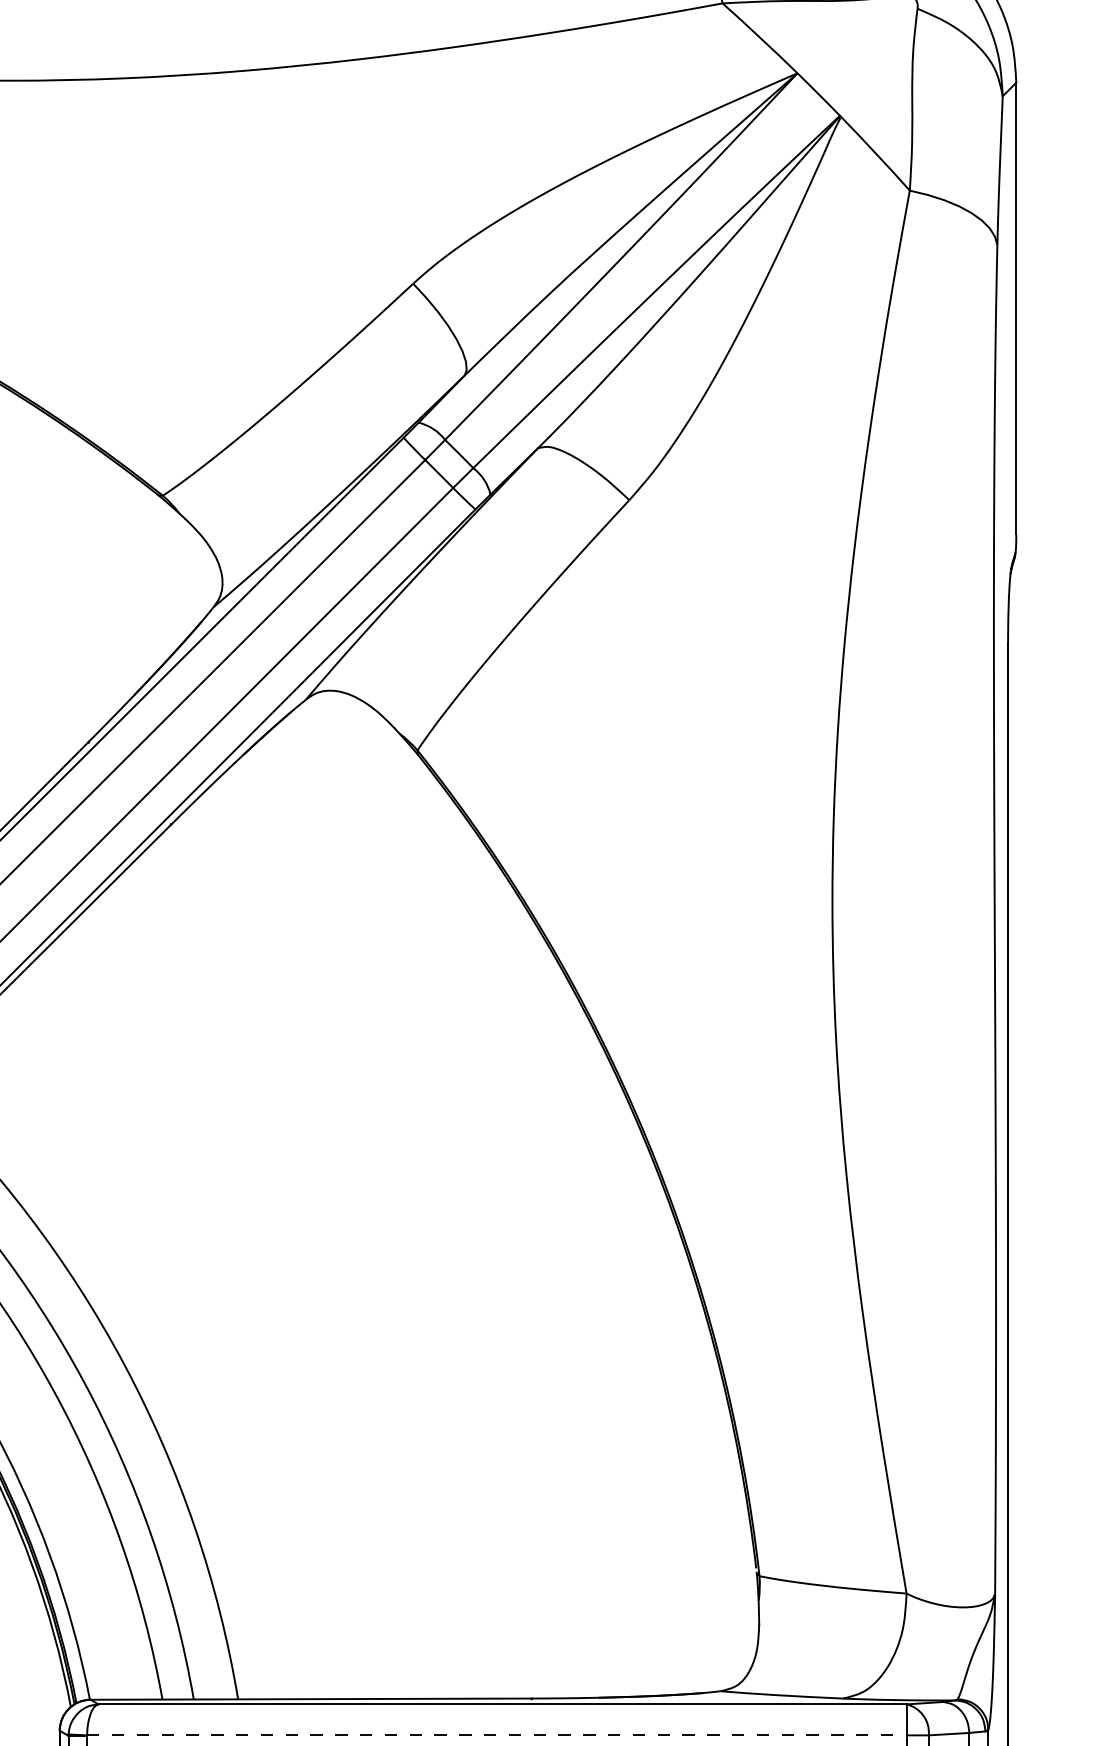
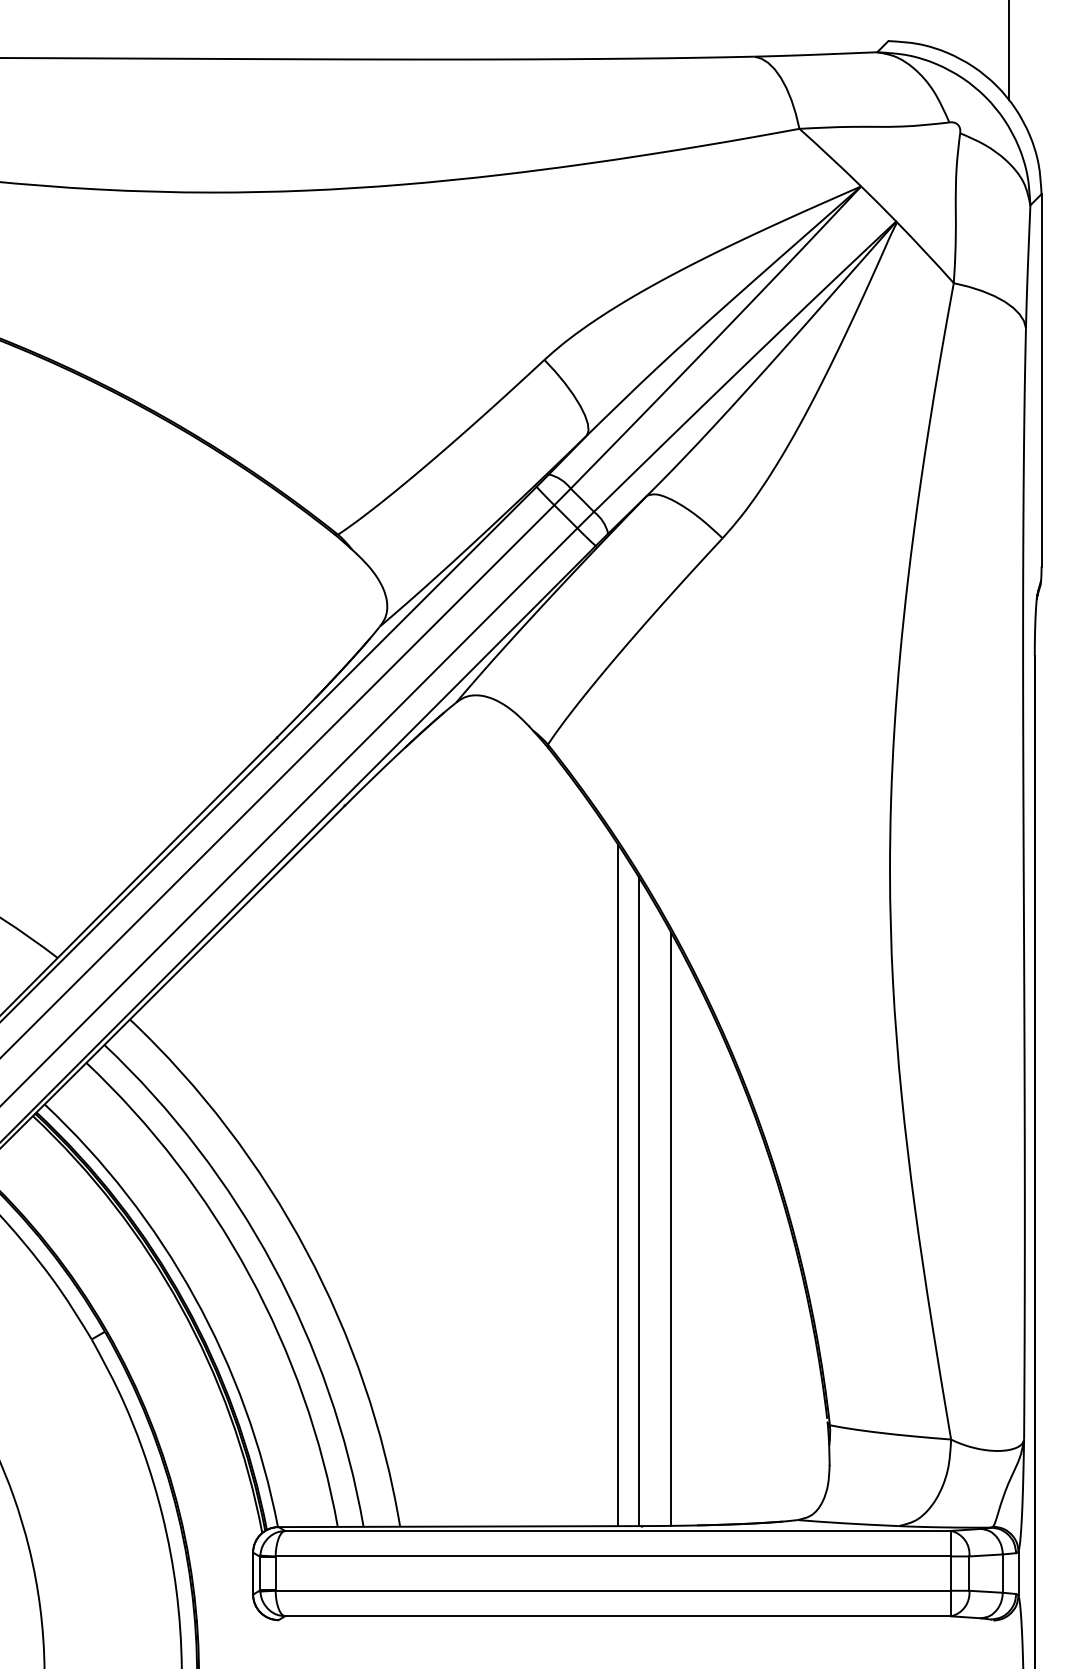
line: (503, 1285) -> (618, 1185), added
line: (527, 1304) -> (638, 1201), added
line: (567, 1337) -> (671, 1228), added
line: (496, 1735) -> (613, 1556), dashed -> solid

